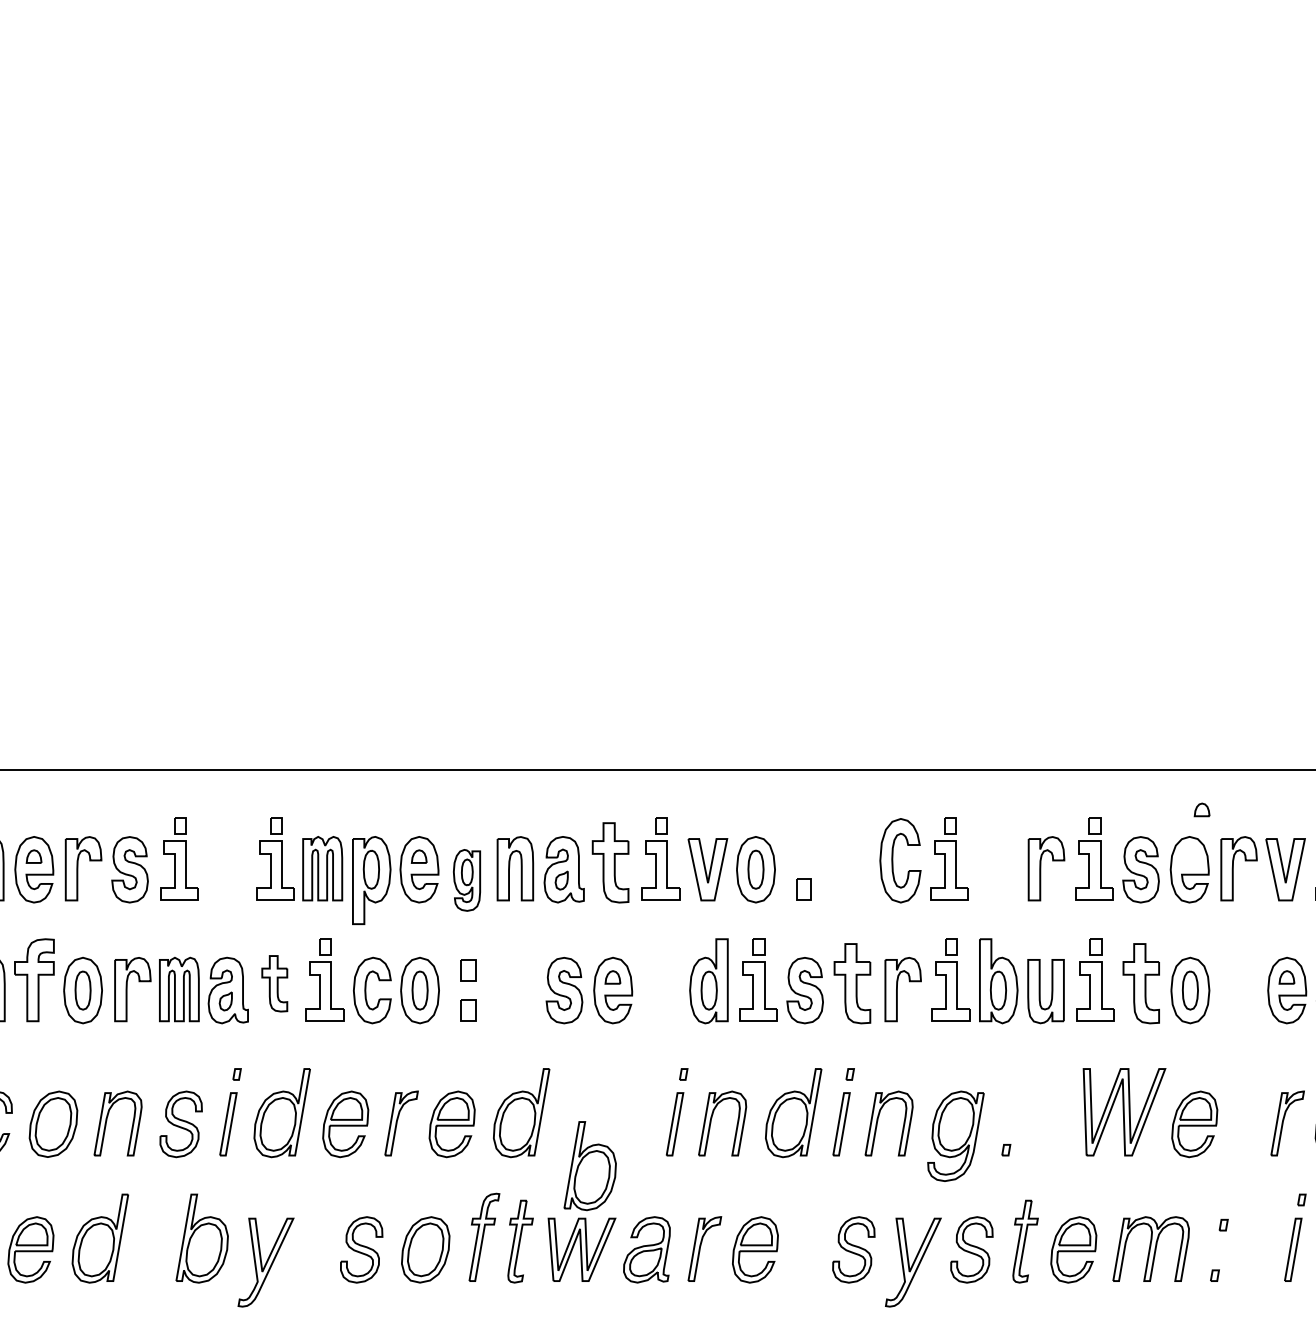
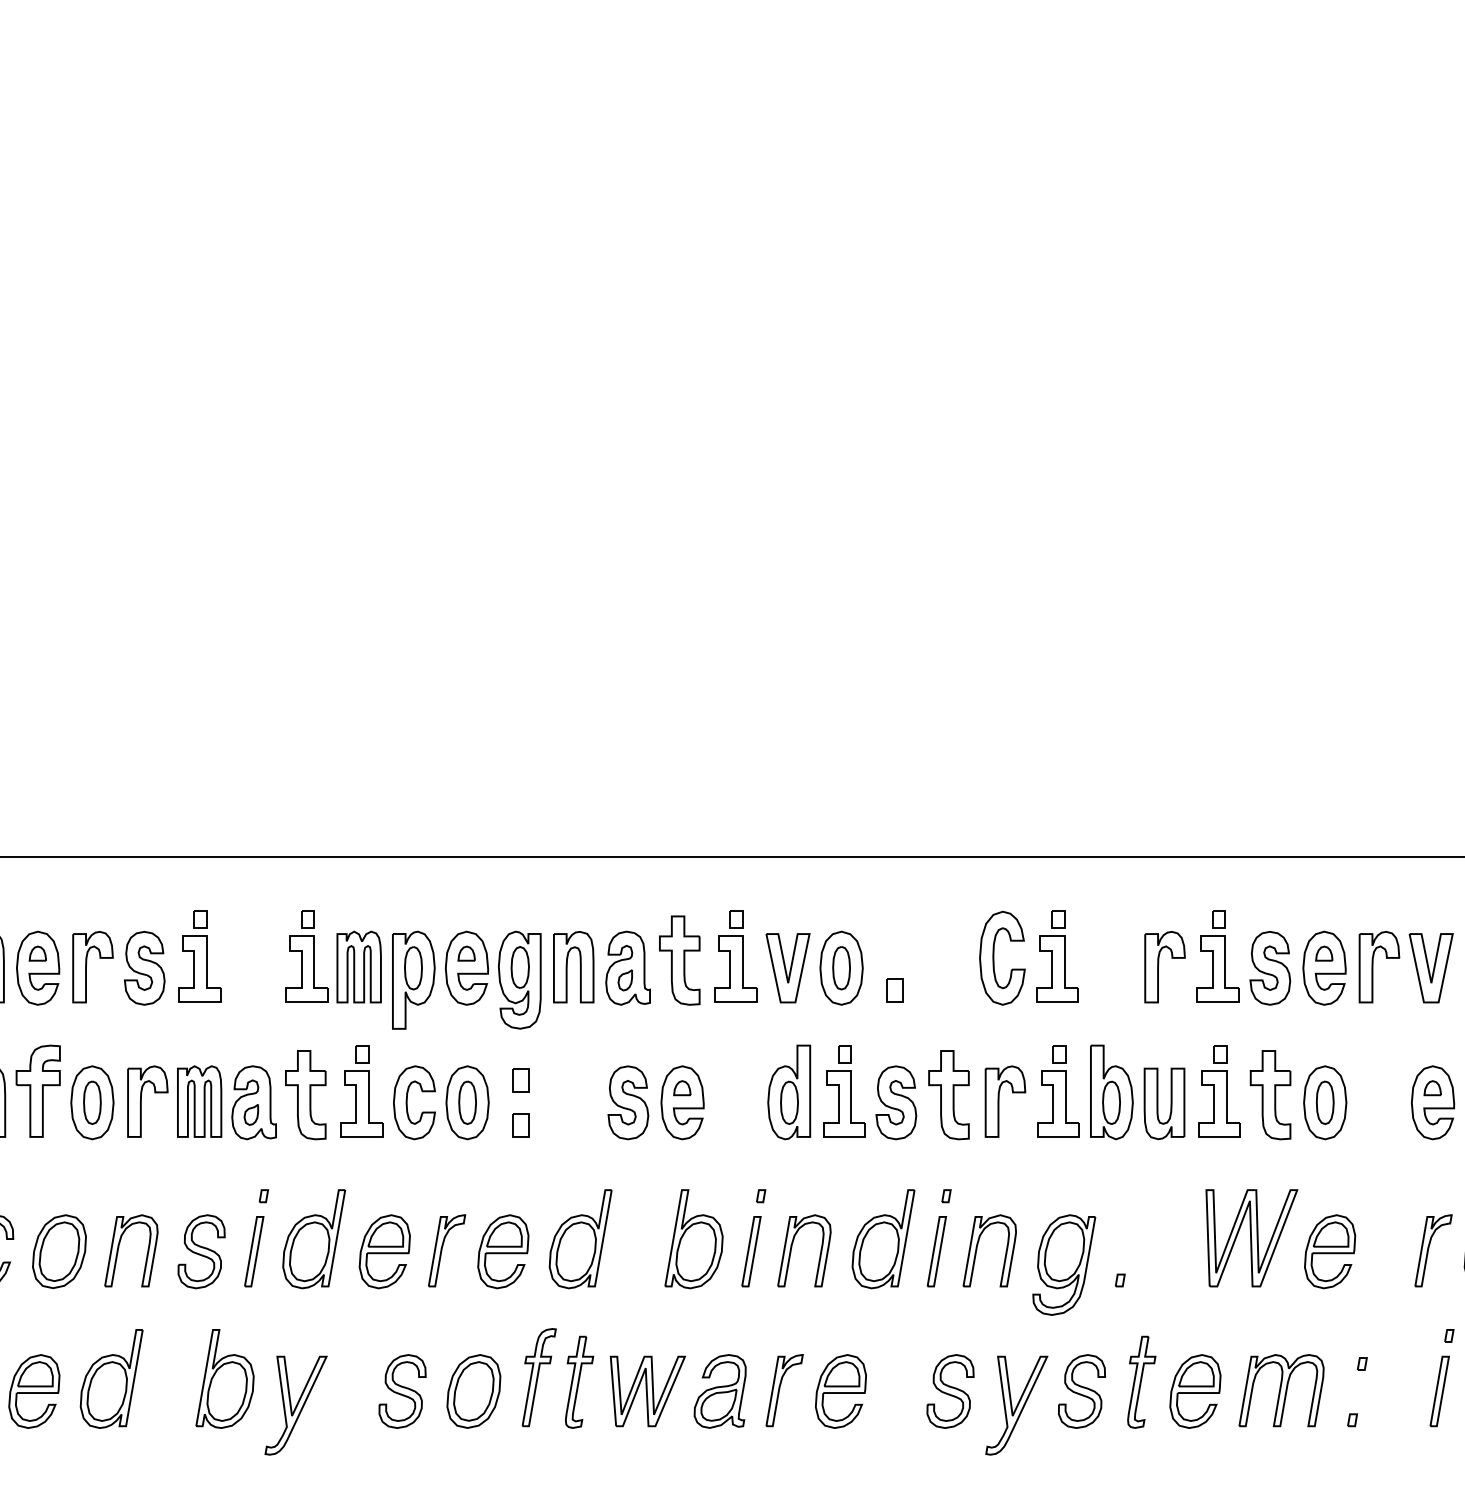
part: (1202, 809) -> (1324, 953), moved
part: (466, 879) -> (519, 979), size x1.43
part: (274, 984) -> (305, 1095), size x1.43
part: (589, 1166) -> (693, 1239), moved

